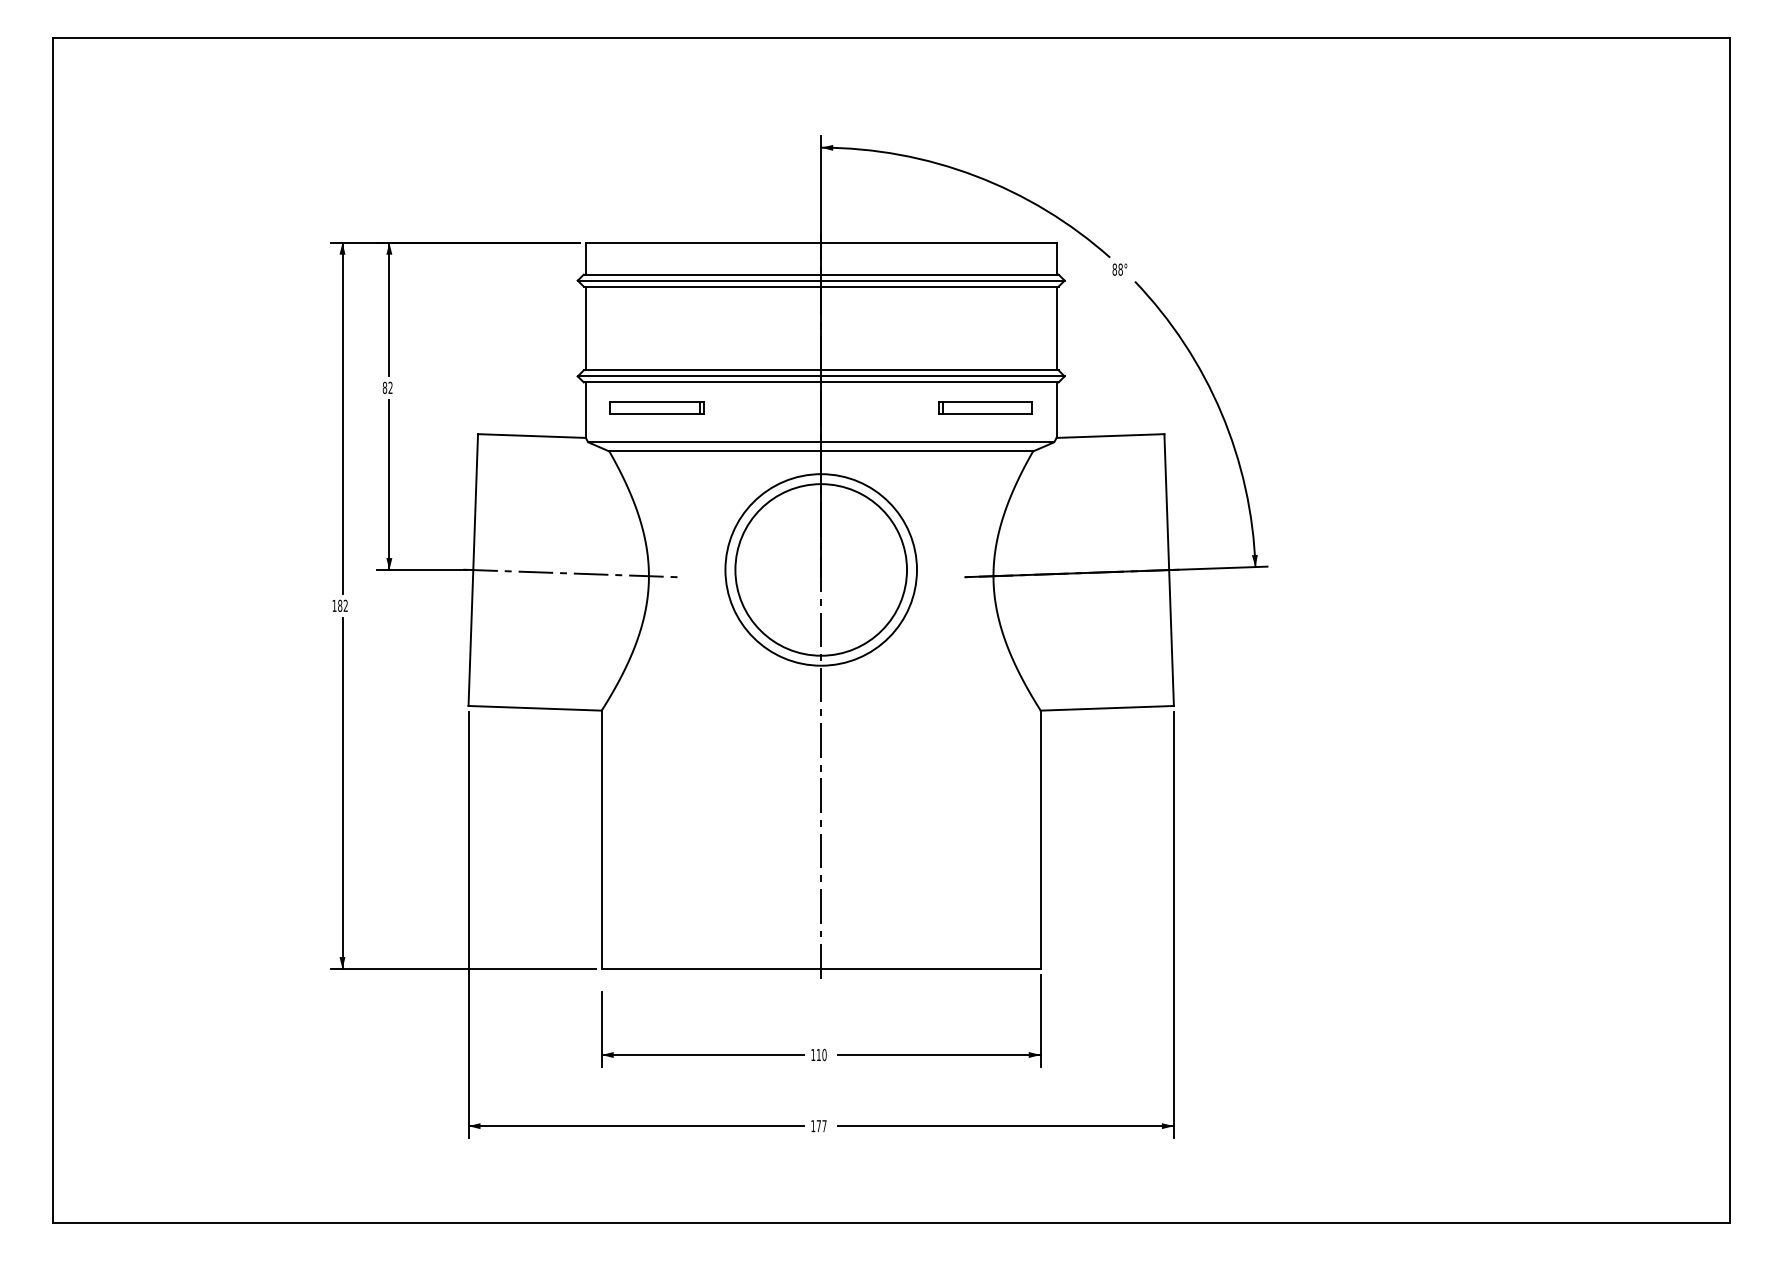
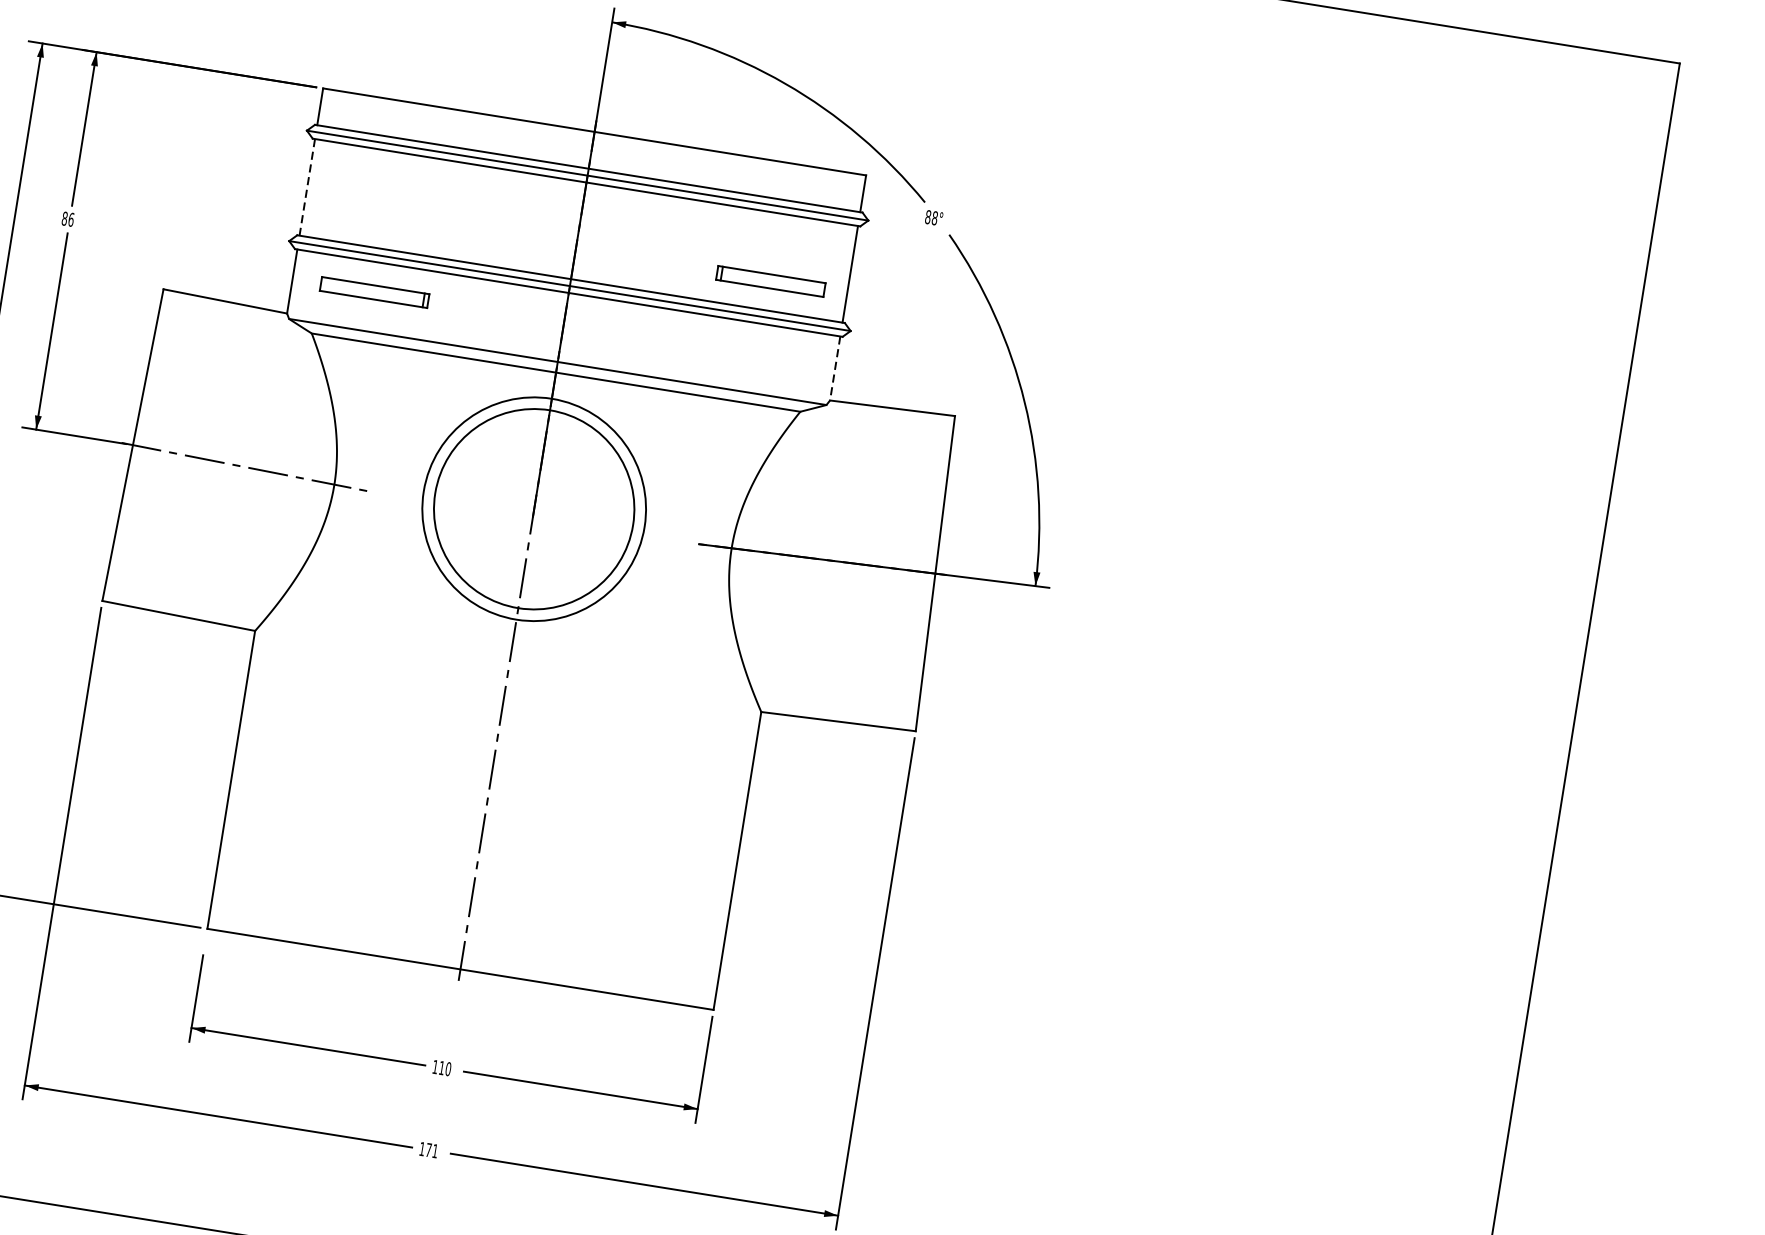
line: (585, 328) -> (306, 187), solid -> dashed
text: (390, 387) -> (71, 219), 82 -> 86
part: (985, 407) -> (771, 280), moved
line: (1056, 410) -> (834, 368), solid -> dashed
text: (824, 1126) -> (435, 1151), 177 -> 171

